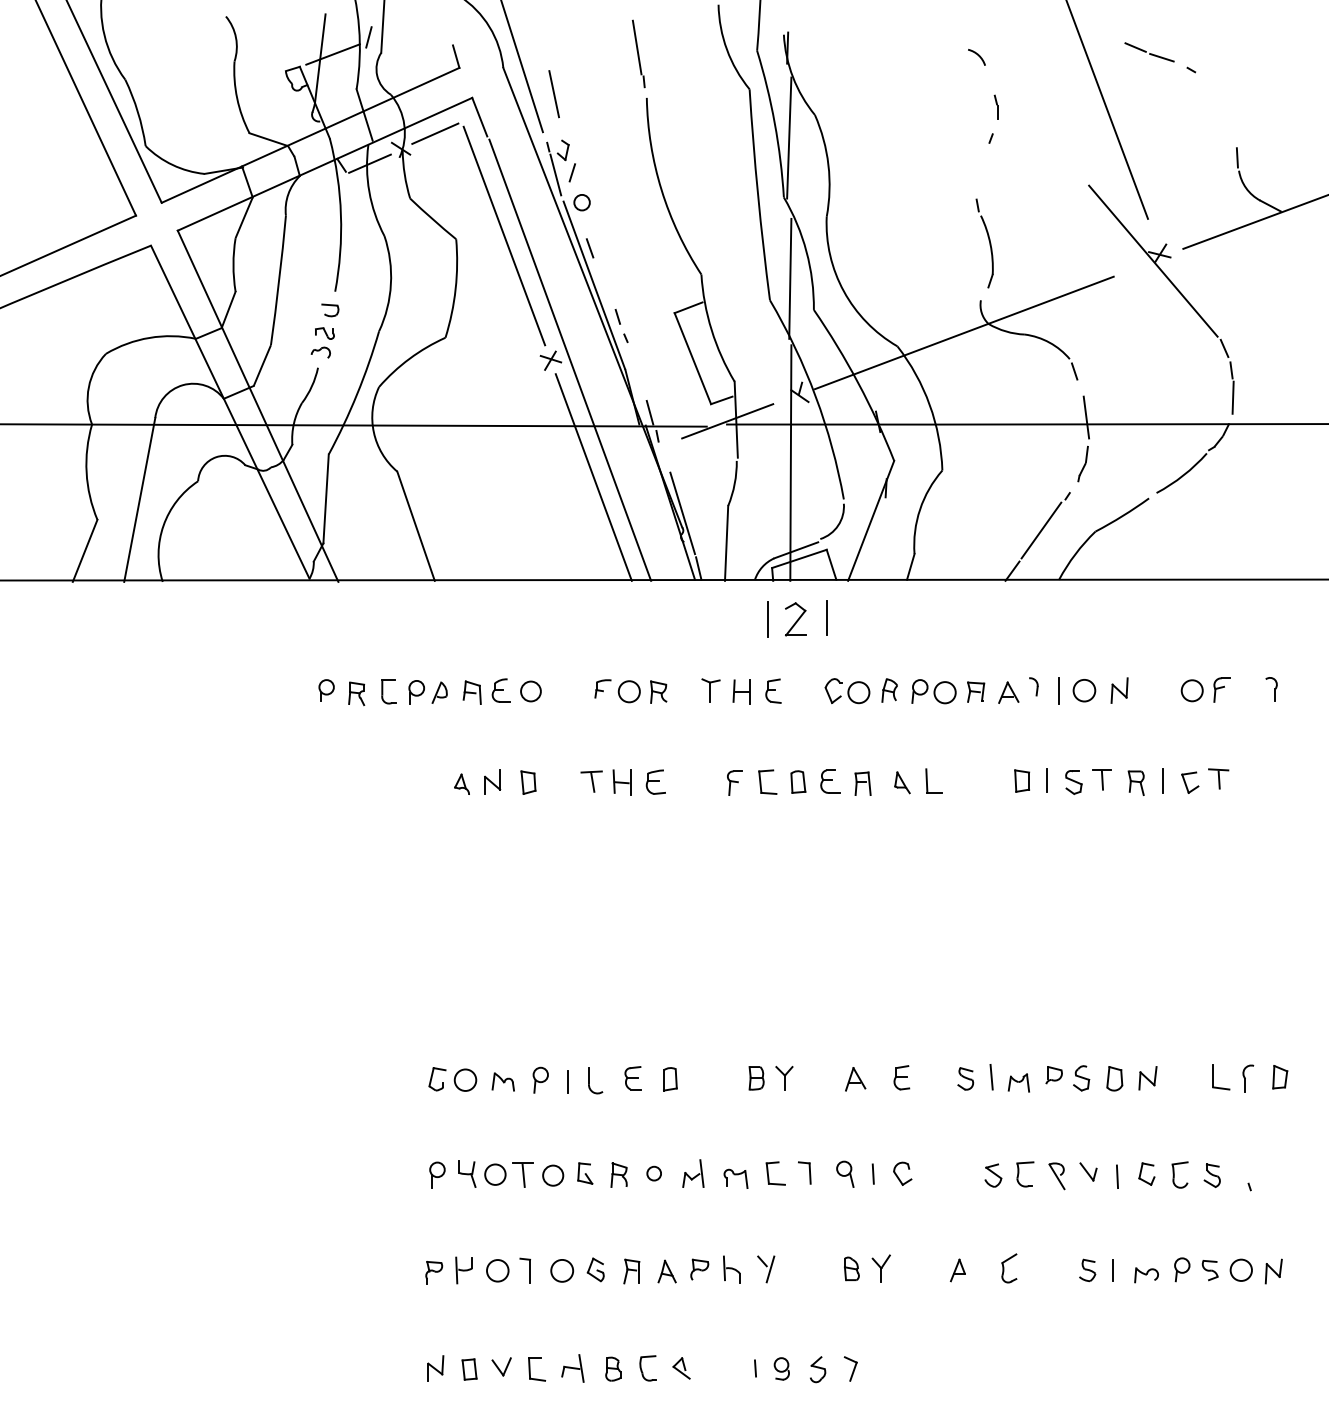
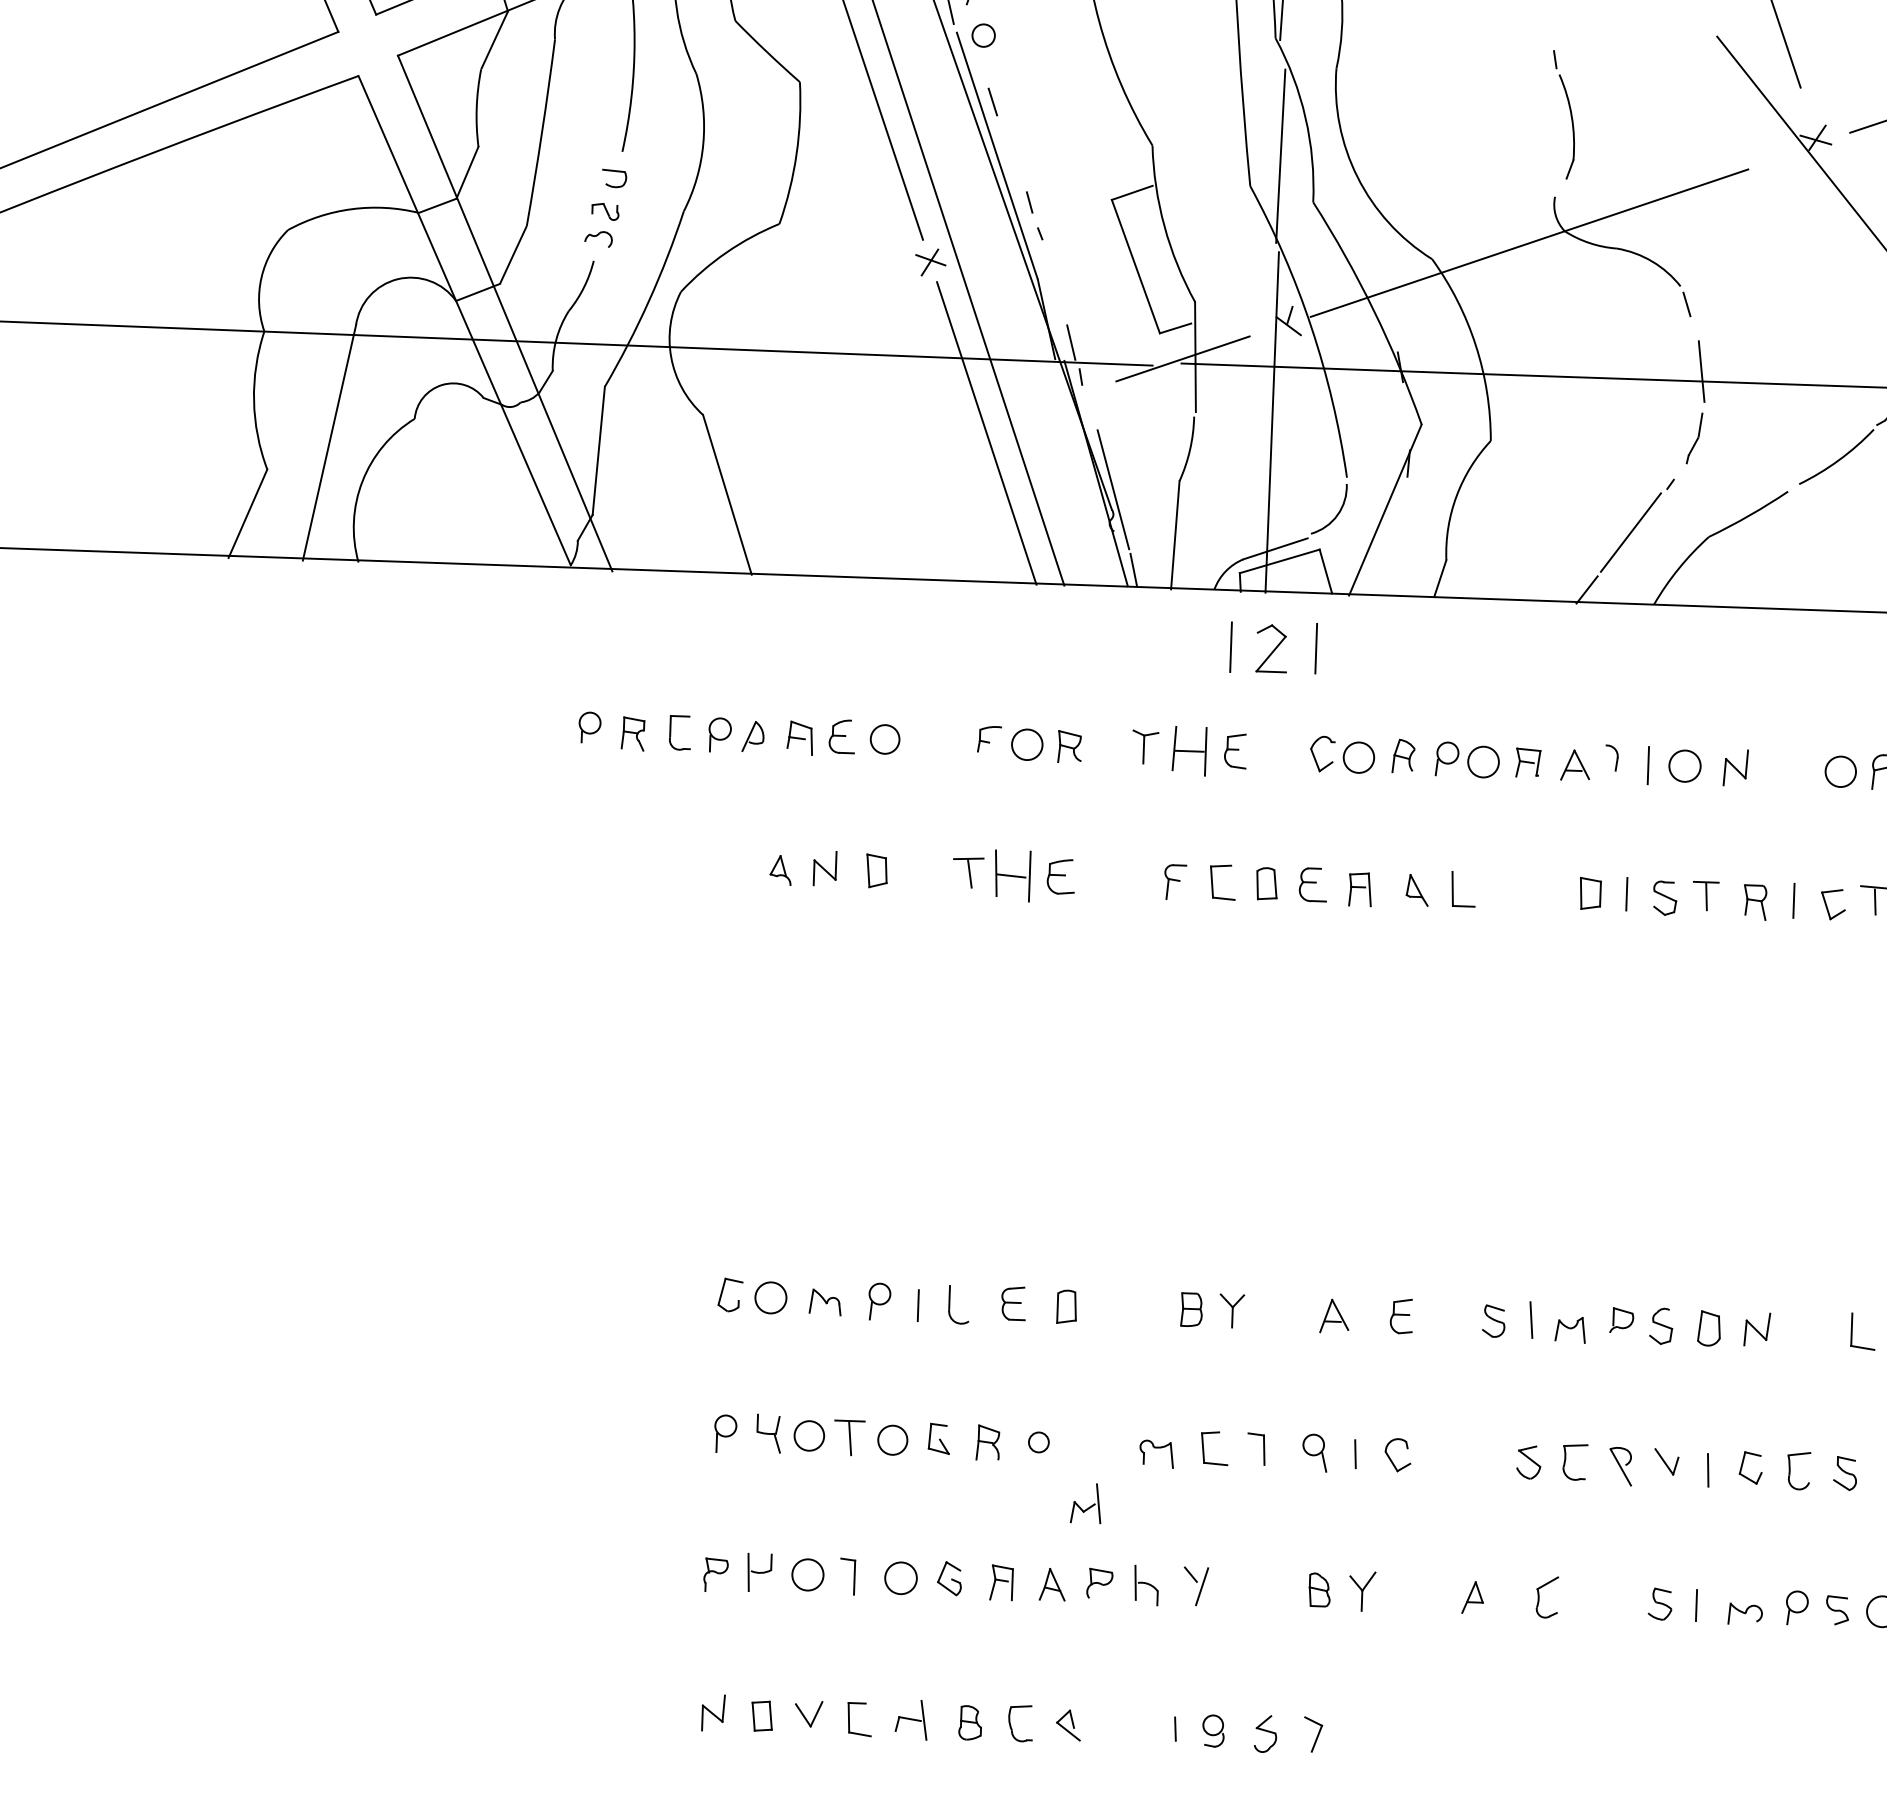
part: (741, 691) -> (1189, 750), size x1.4
part: (621, 782) -> (1011, 875), size x1.4
part: (693, 1173) -> (1086, 1503), moved

